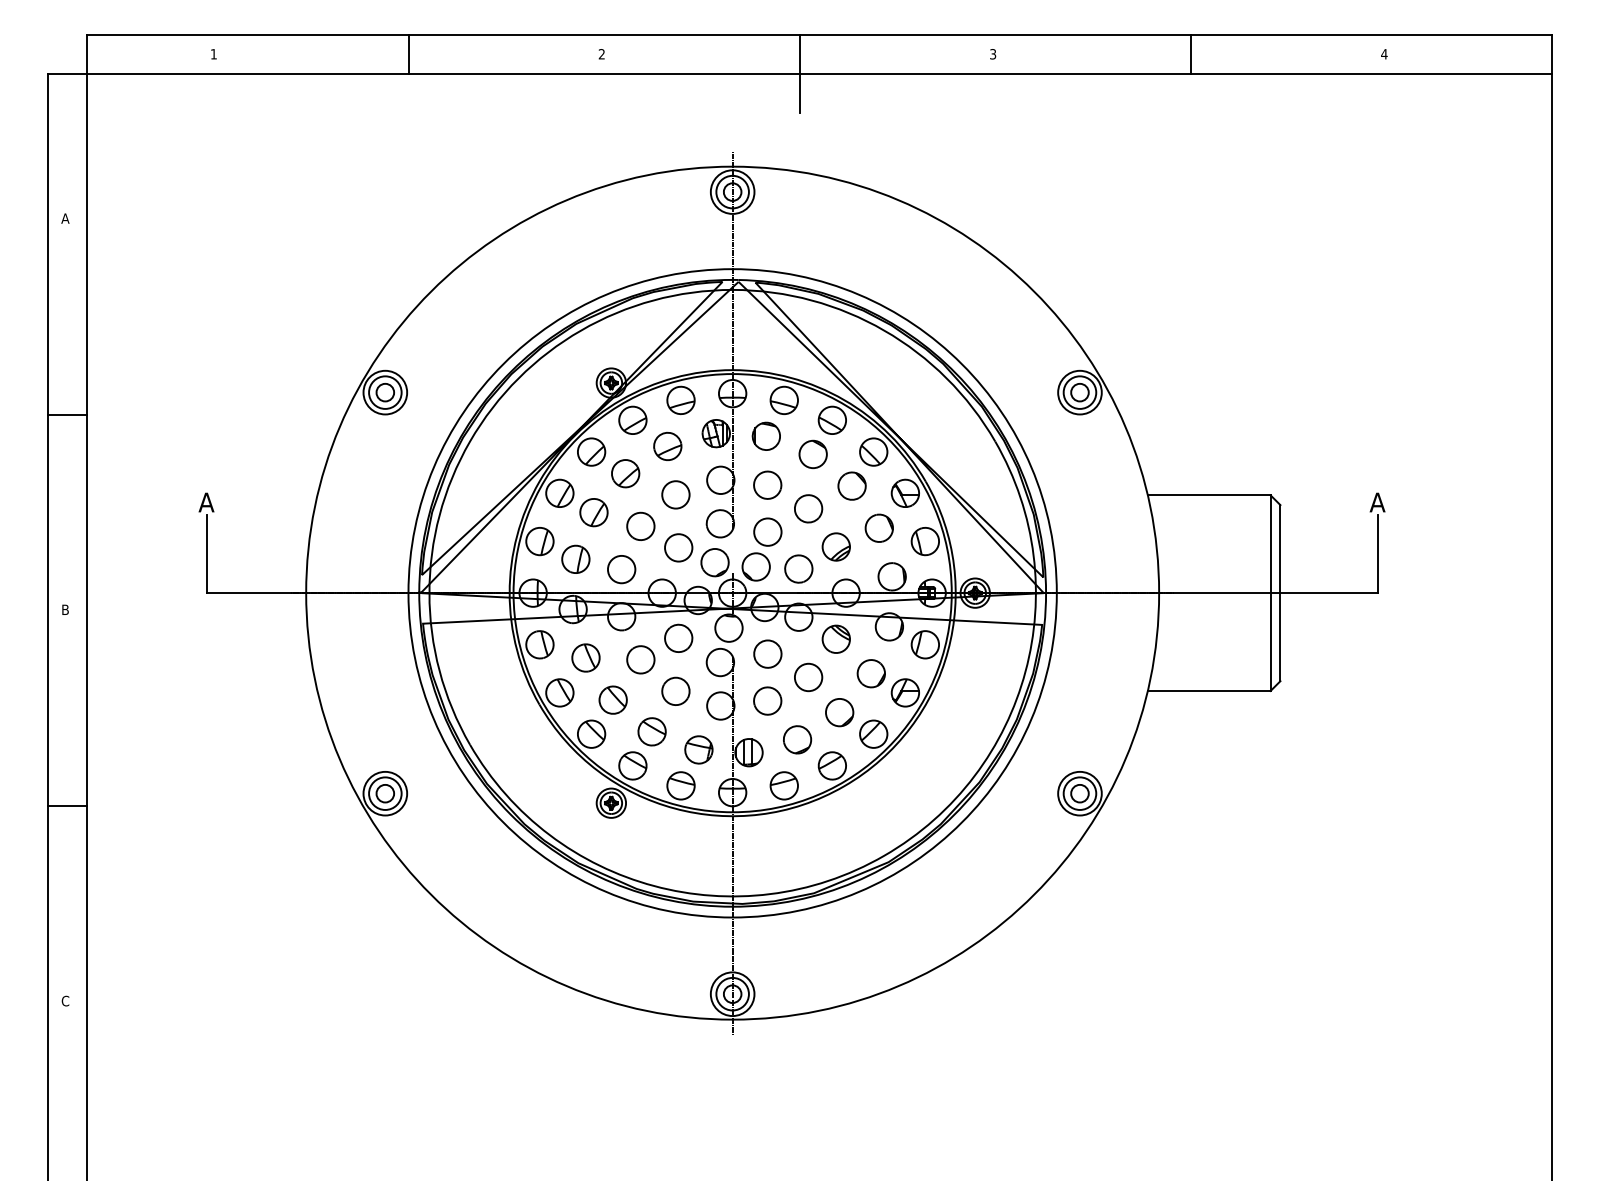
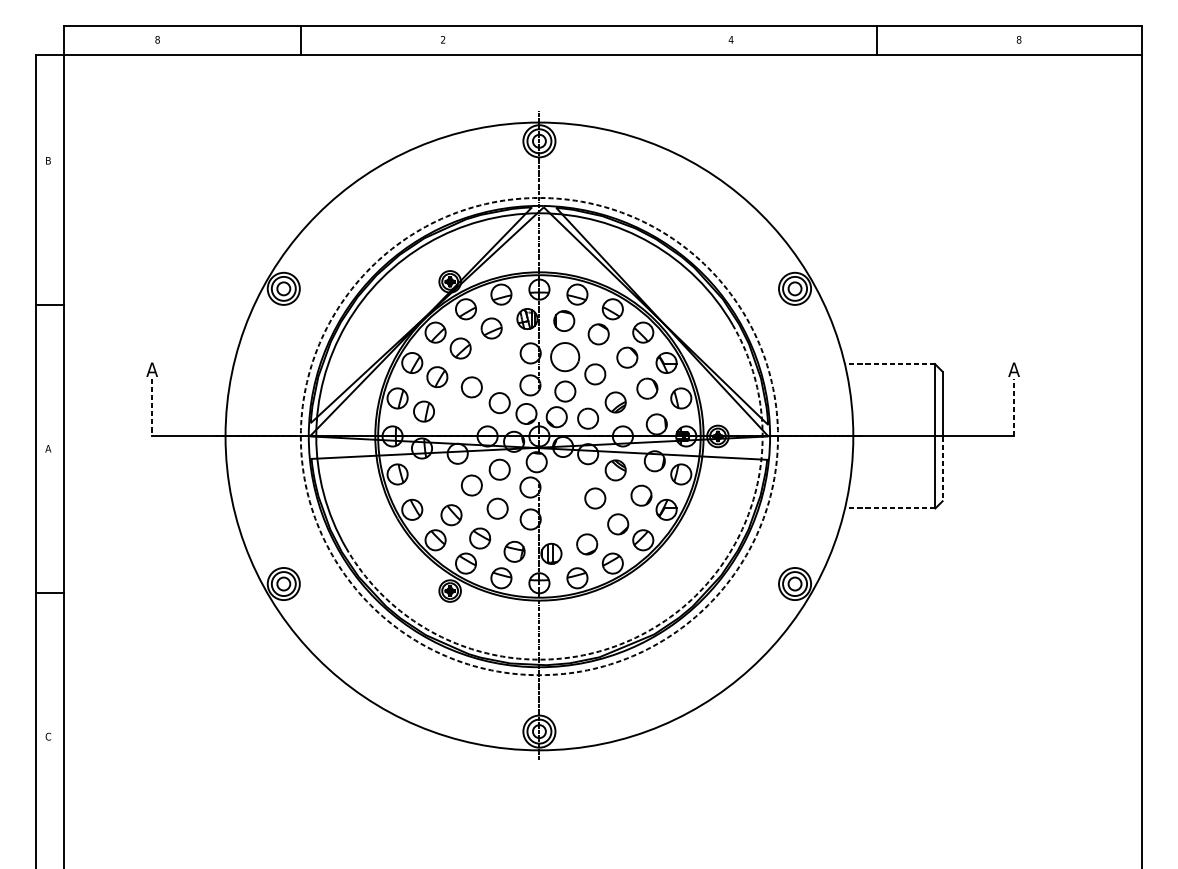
text: (213, 54) -> (157, 40), 1 -> 8
text: (992, 54) -> (730, 40), 3 -> 4
text: (1384, 54) -> (1019, 40), 4 -> 8
line: (800, 74) -> (589, 54), removed
text: (65, 218) -> (48, 160), A -> B
part: (767, 484) -> (565, 356), size x1.4
circle: (675, 494) -> (497, 363), removed
line: (1208, 495) -> (889, 364), solid -> dashed
line: (1377, 553) -> (1014, 407), solid -> dashed
line: (206, 554) -> (152, 408), solid -> dashed
circle: (621, 569) -> (457, 419), removed
circle: (732, 593) -> (539, 436), solid -> dashed
text: (65, 609) -> (48, 448), B -> A
line: (1280, 637) -> (942, 469), solid -> dashed
part: (767, 653) -> (565, 480), removed
part: (585, 657) -> (431, 483), removed
line: (1208, 690) -> (889, 508), solid -> dashed
part: (767, 700) -> (565, 515), removed
arc: (884, 855) -> (651, 629), solid -> dashed

